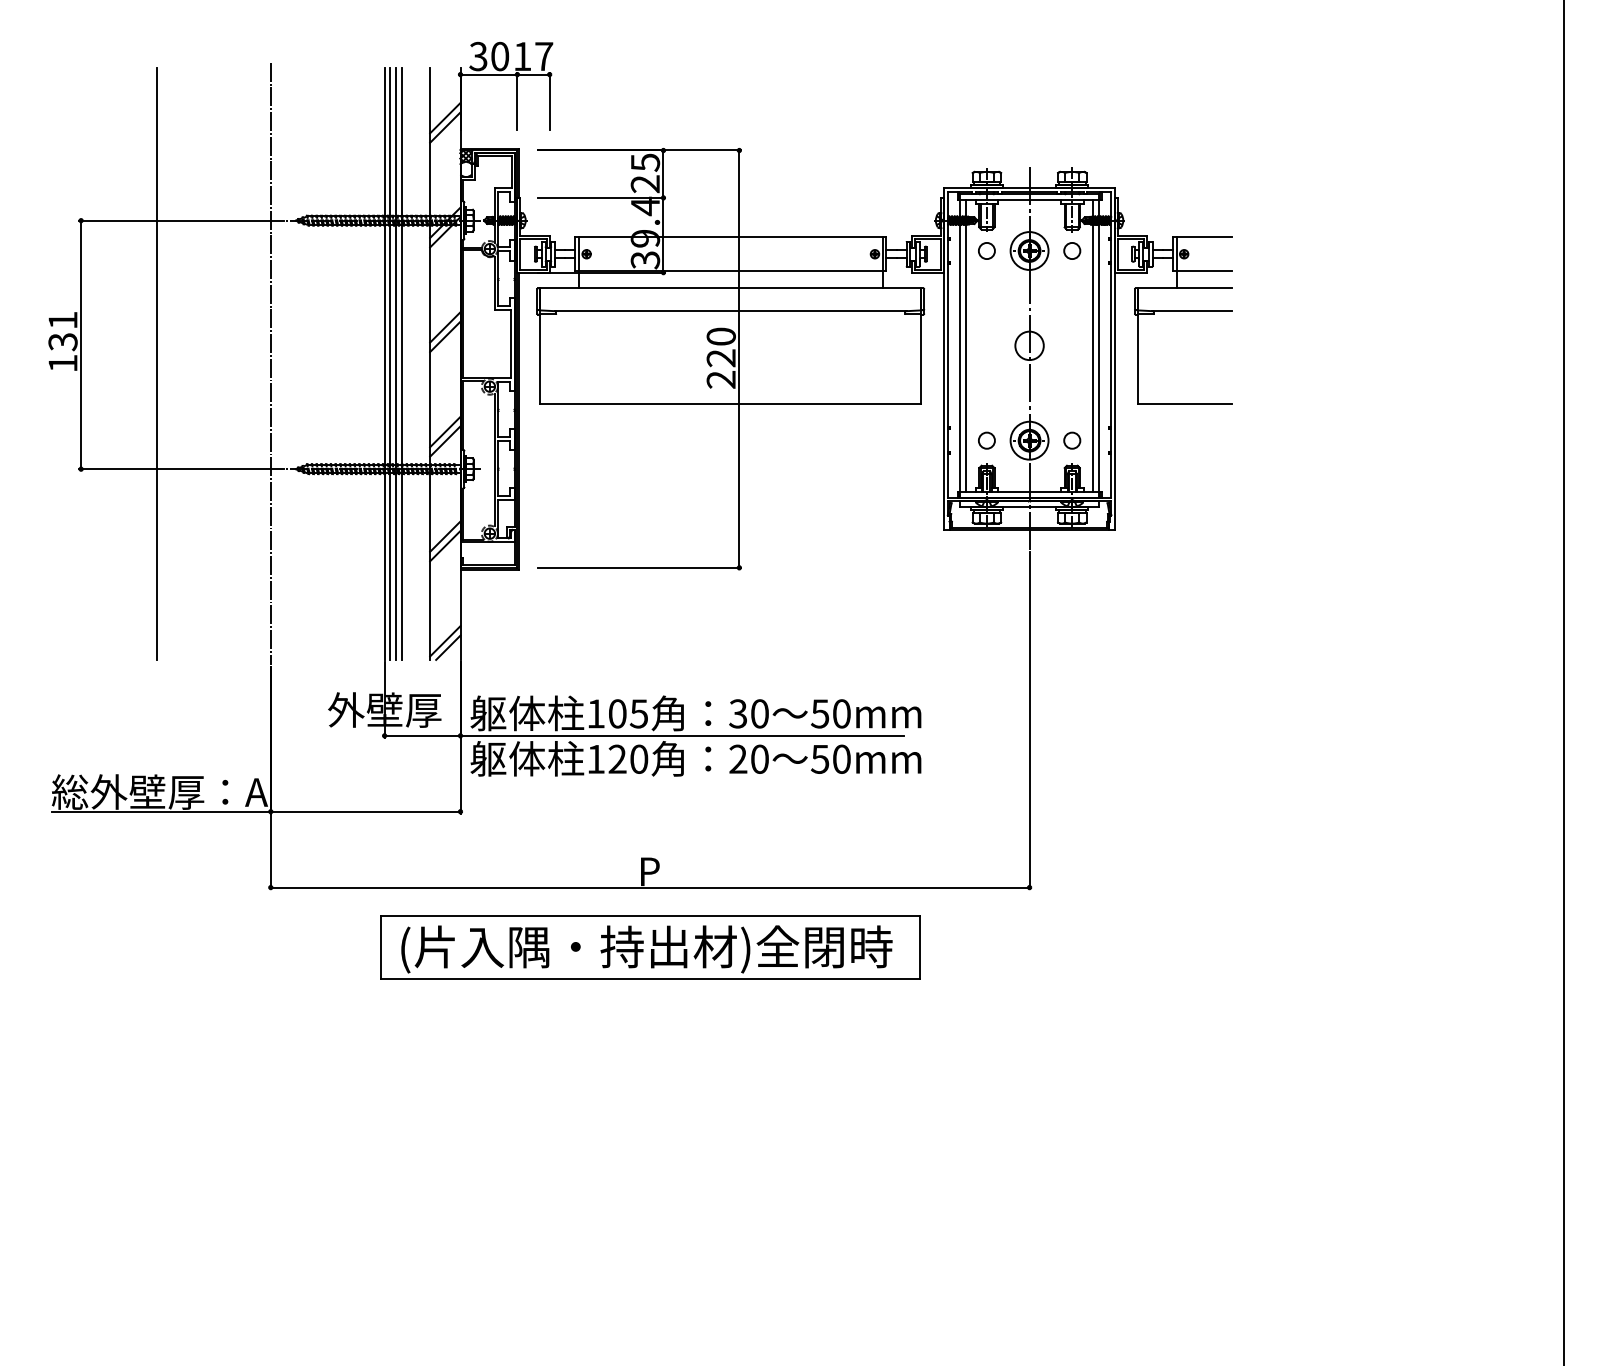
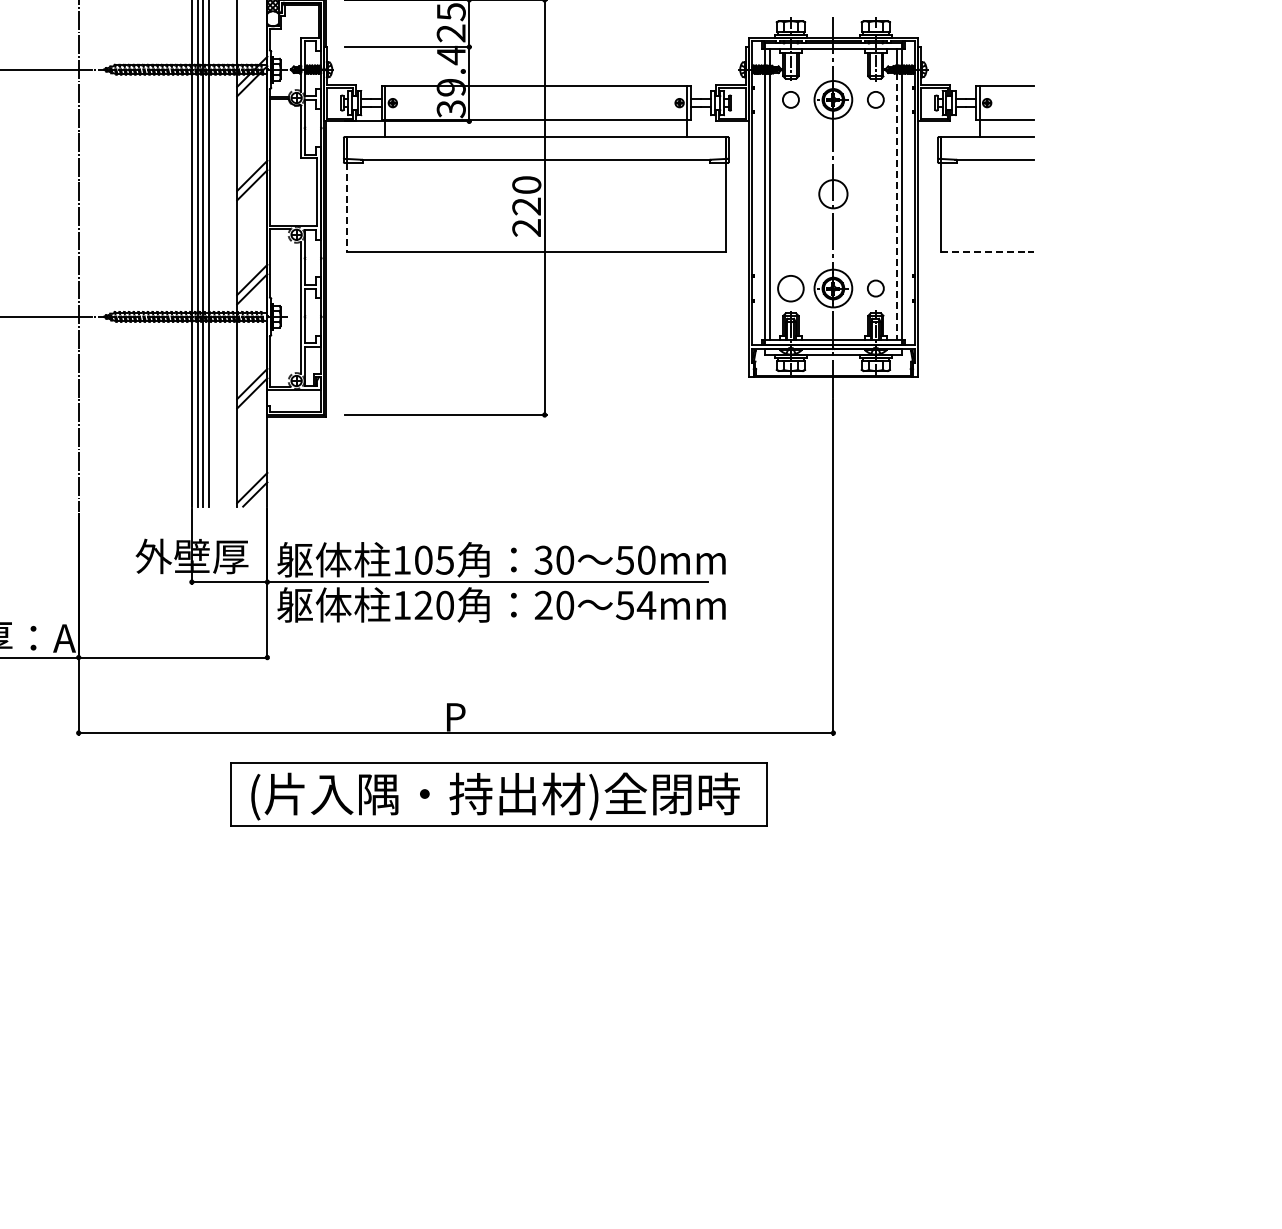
line: (1093, 358) -> (896, 206), solid -> dashed
line: (540, 359) -> (346, 207), solid -> dashed
line: (1184, 404) -> (987, 252), solid -> dashed
circle: (986, 440) -> (790, 288), size x1.6
text: (841, 758) -> (646, 604), 50mm -> 54mm
part: (650, 947) -> (499, 794), moved

